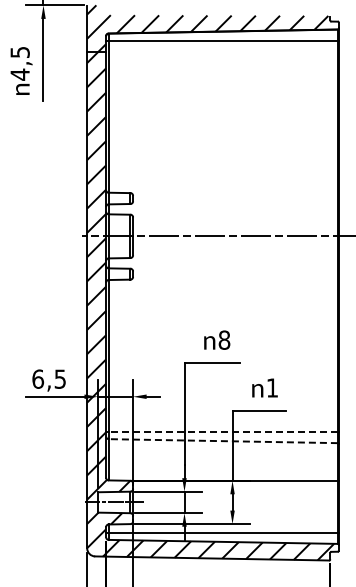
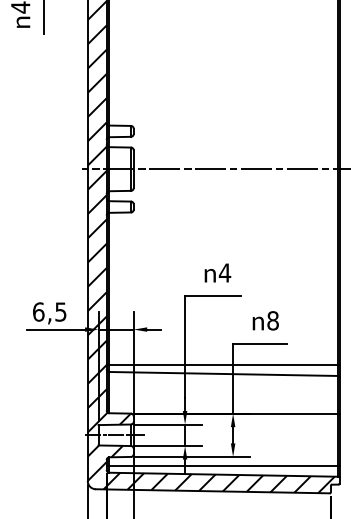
text: (224, 339) -> (225, 272), 8 -> 4
text: (272, 387) -> (273, 320), 1 -> 8
line: (223, 432) -> (224, 365), dashed -> solid
line: (223, 441) -> (224, 374), dashed -> solid

